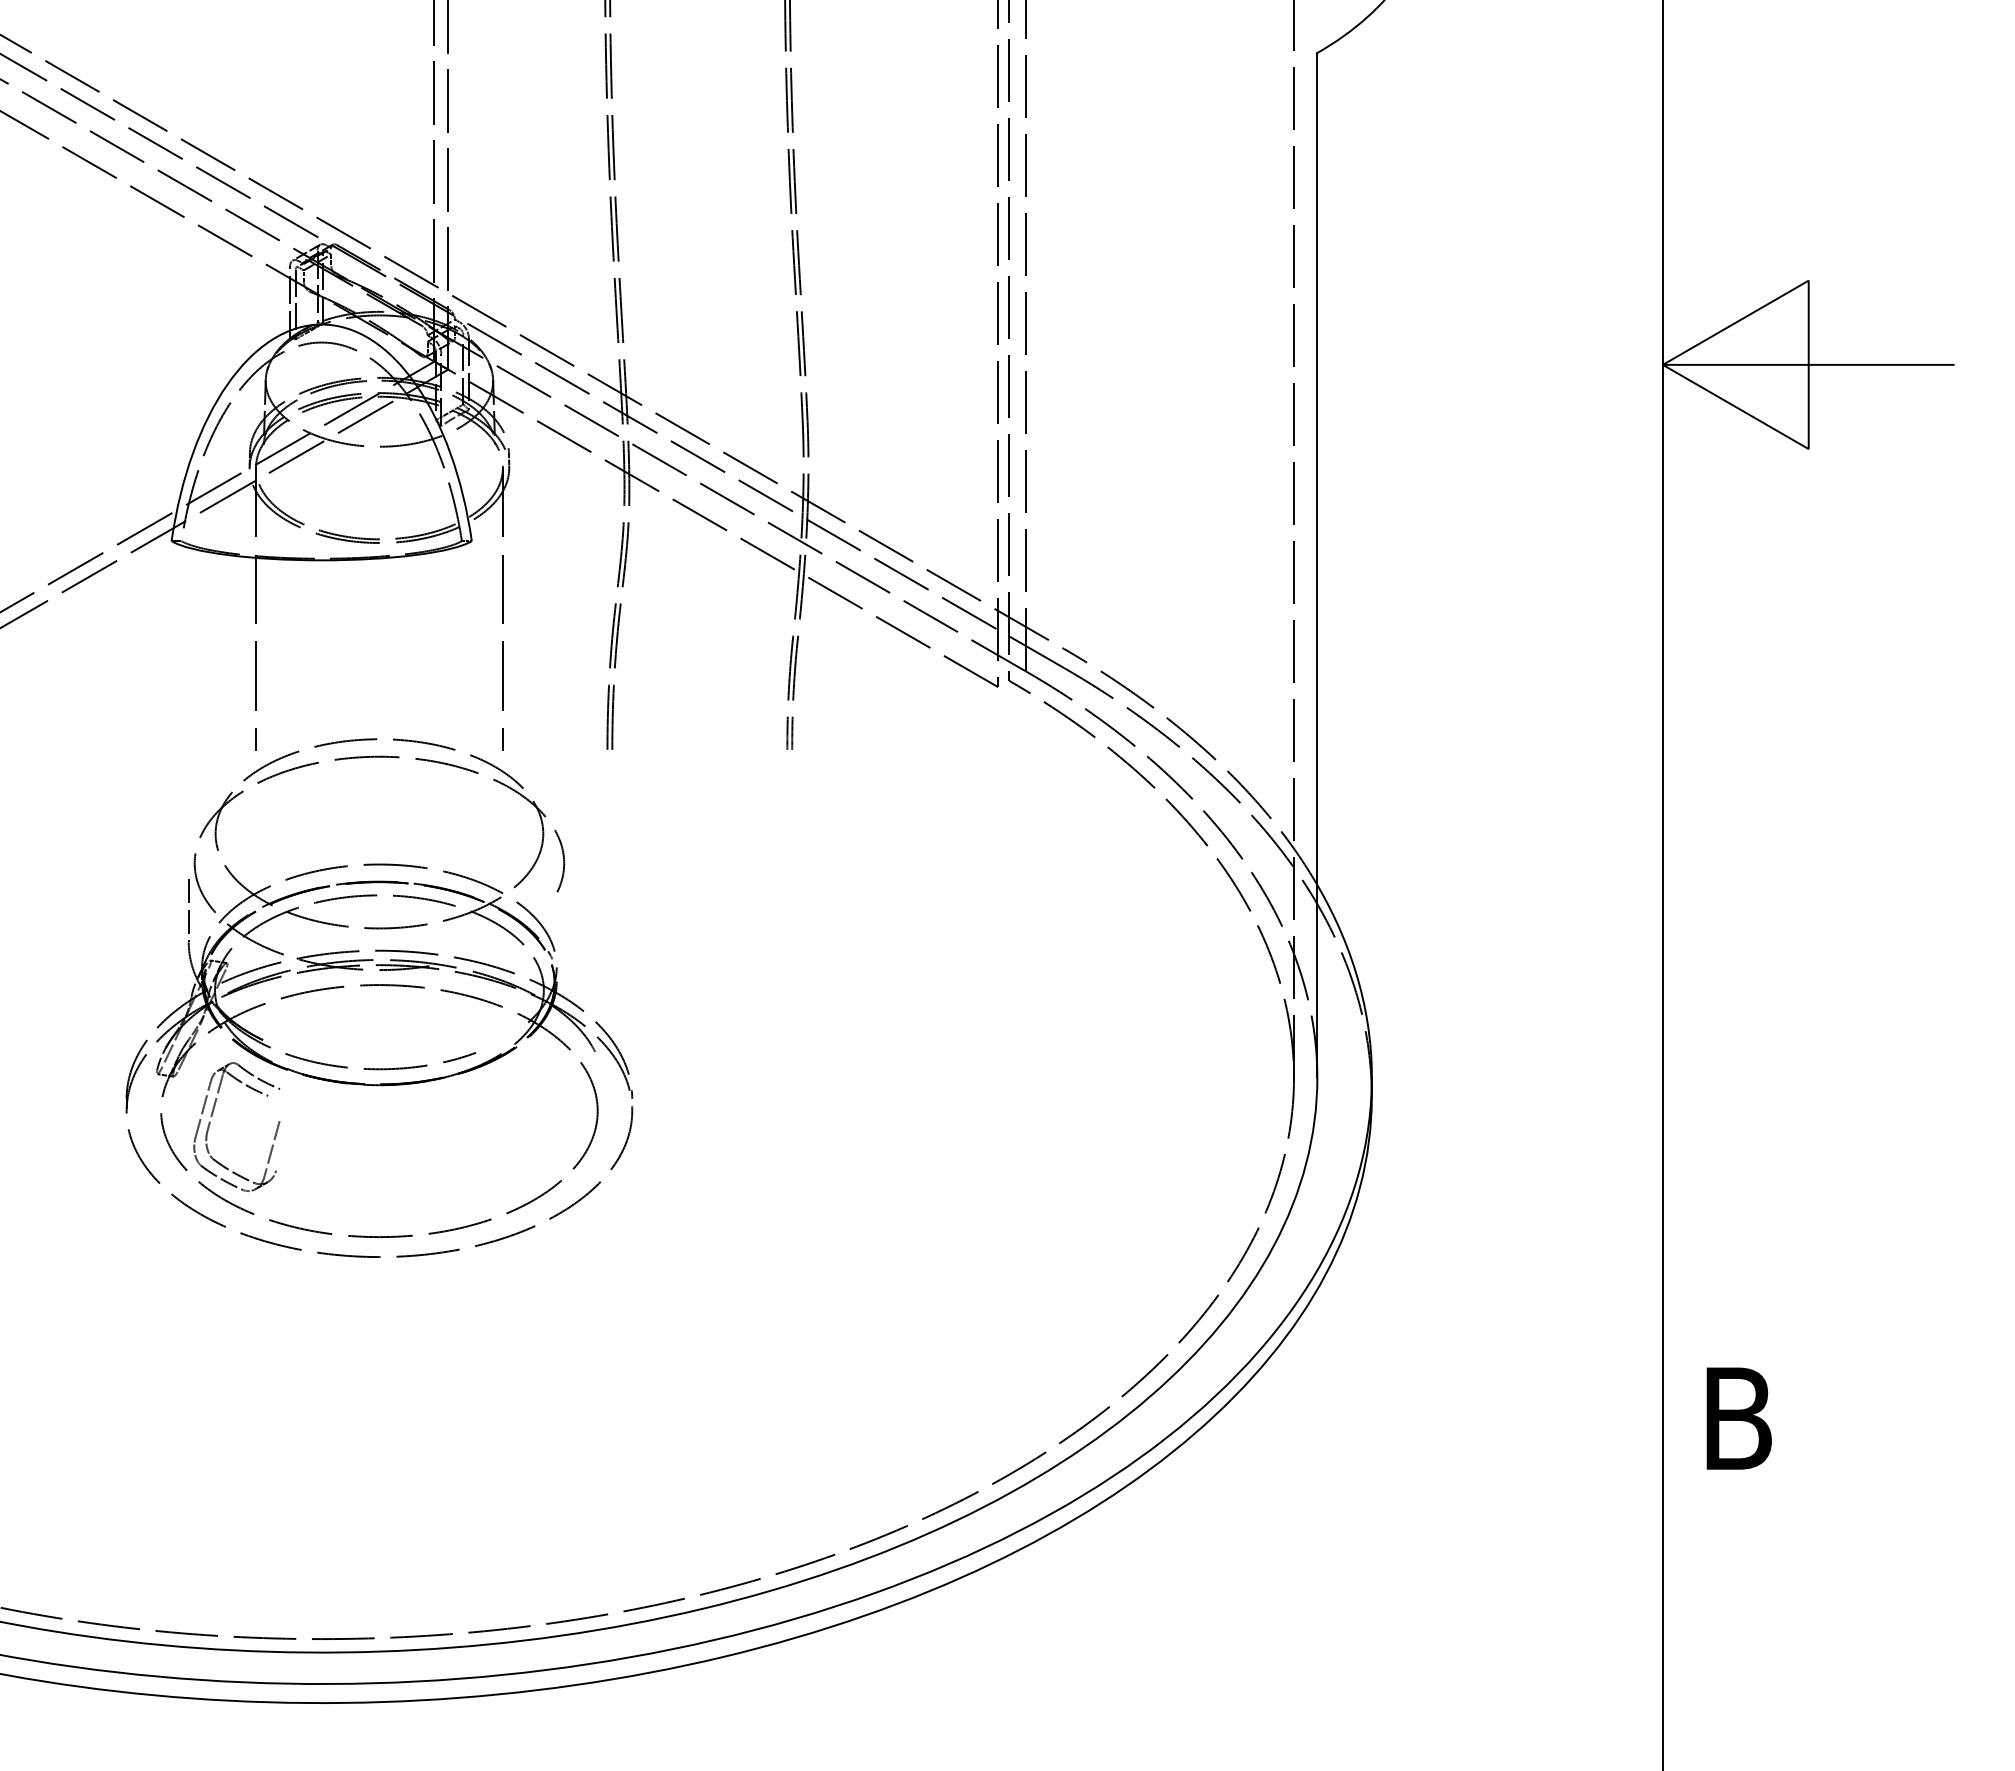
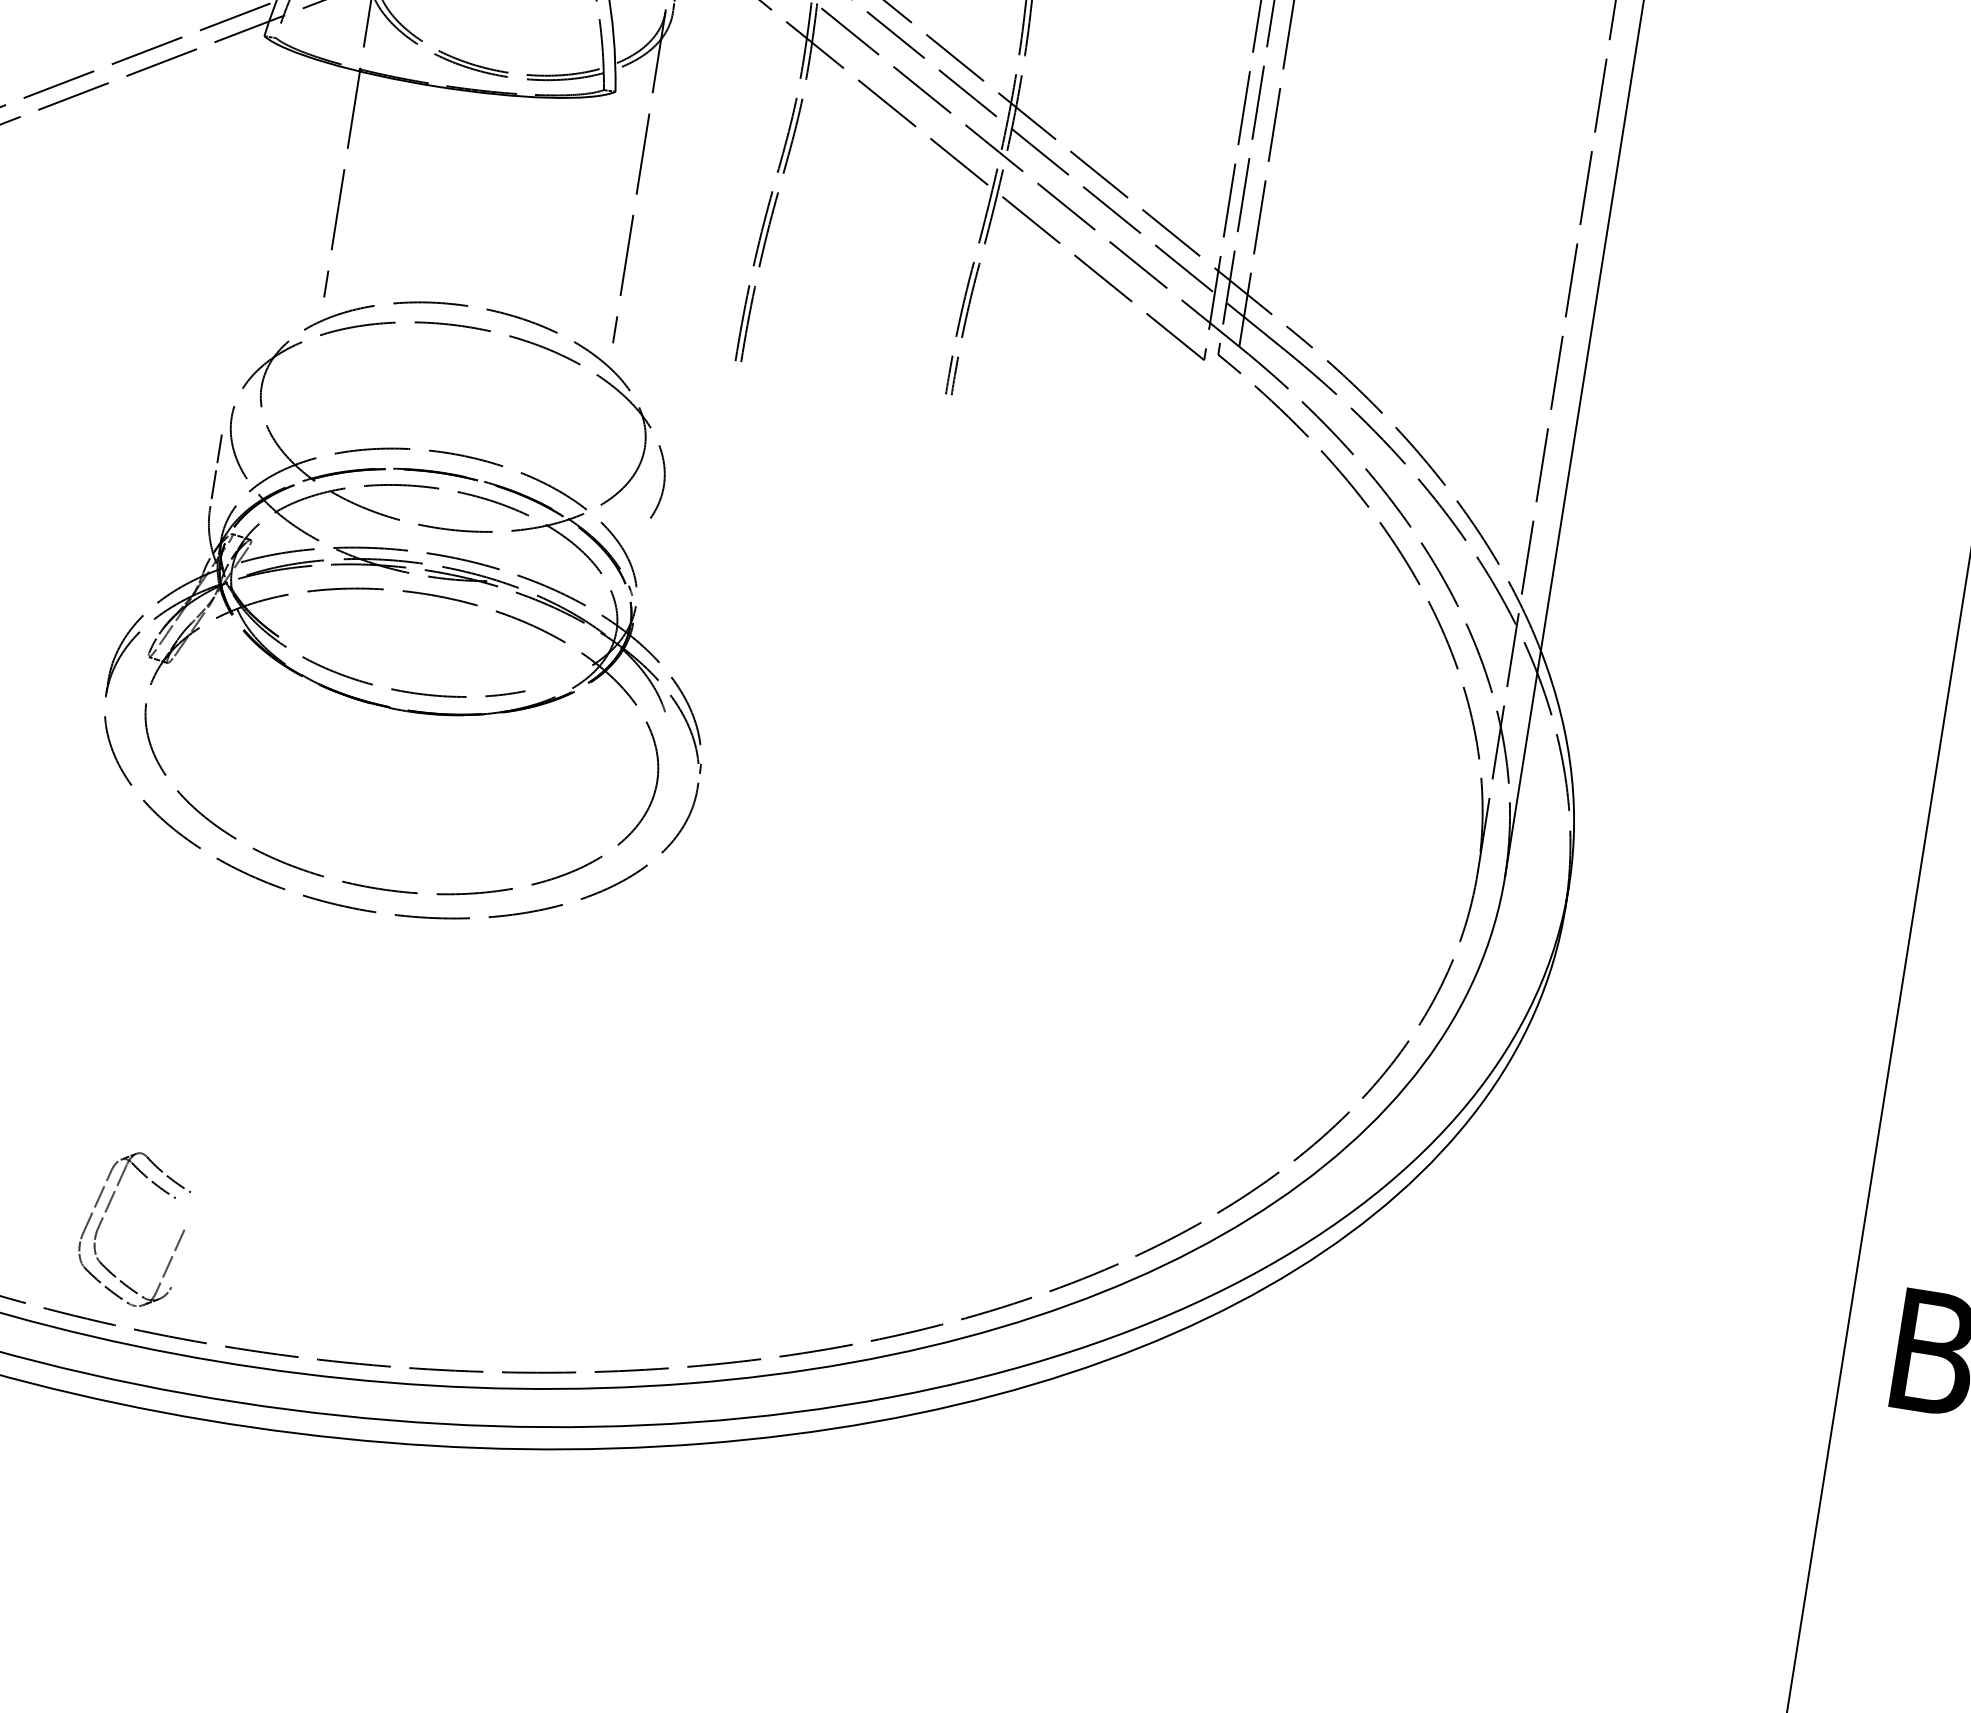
part: (212, 1116) -> (106, 1211), moved

